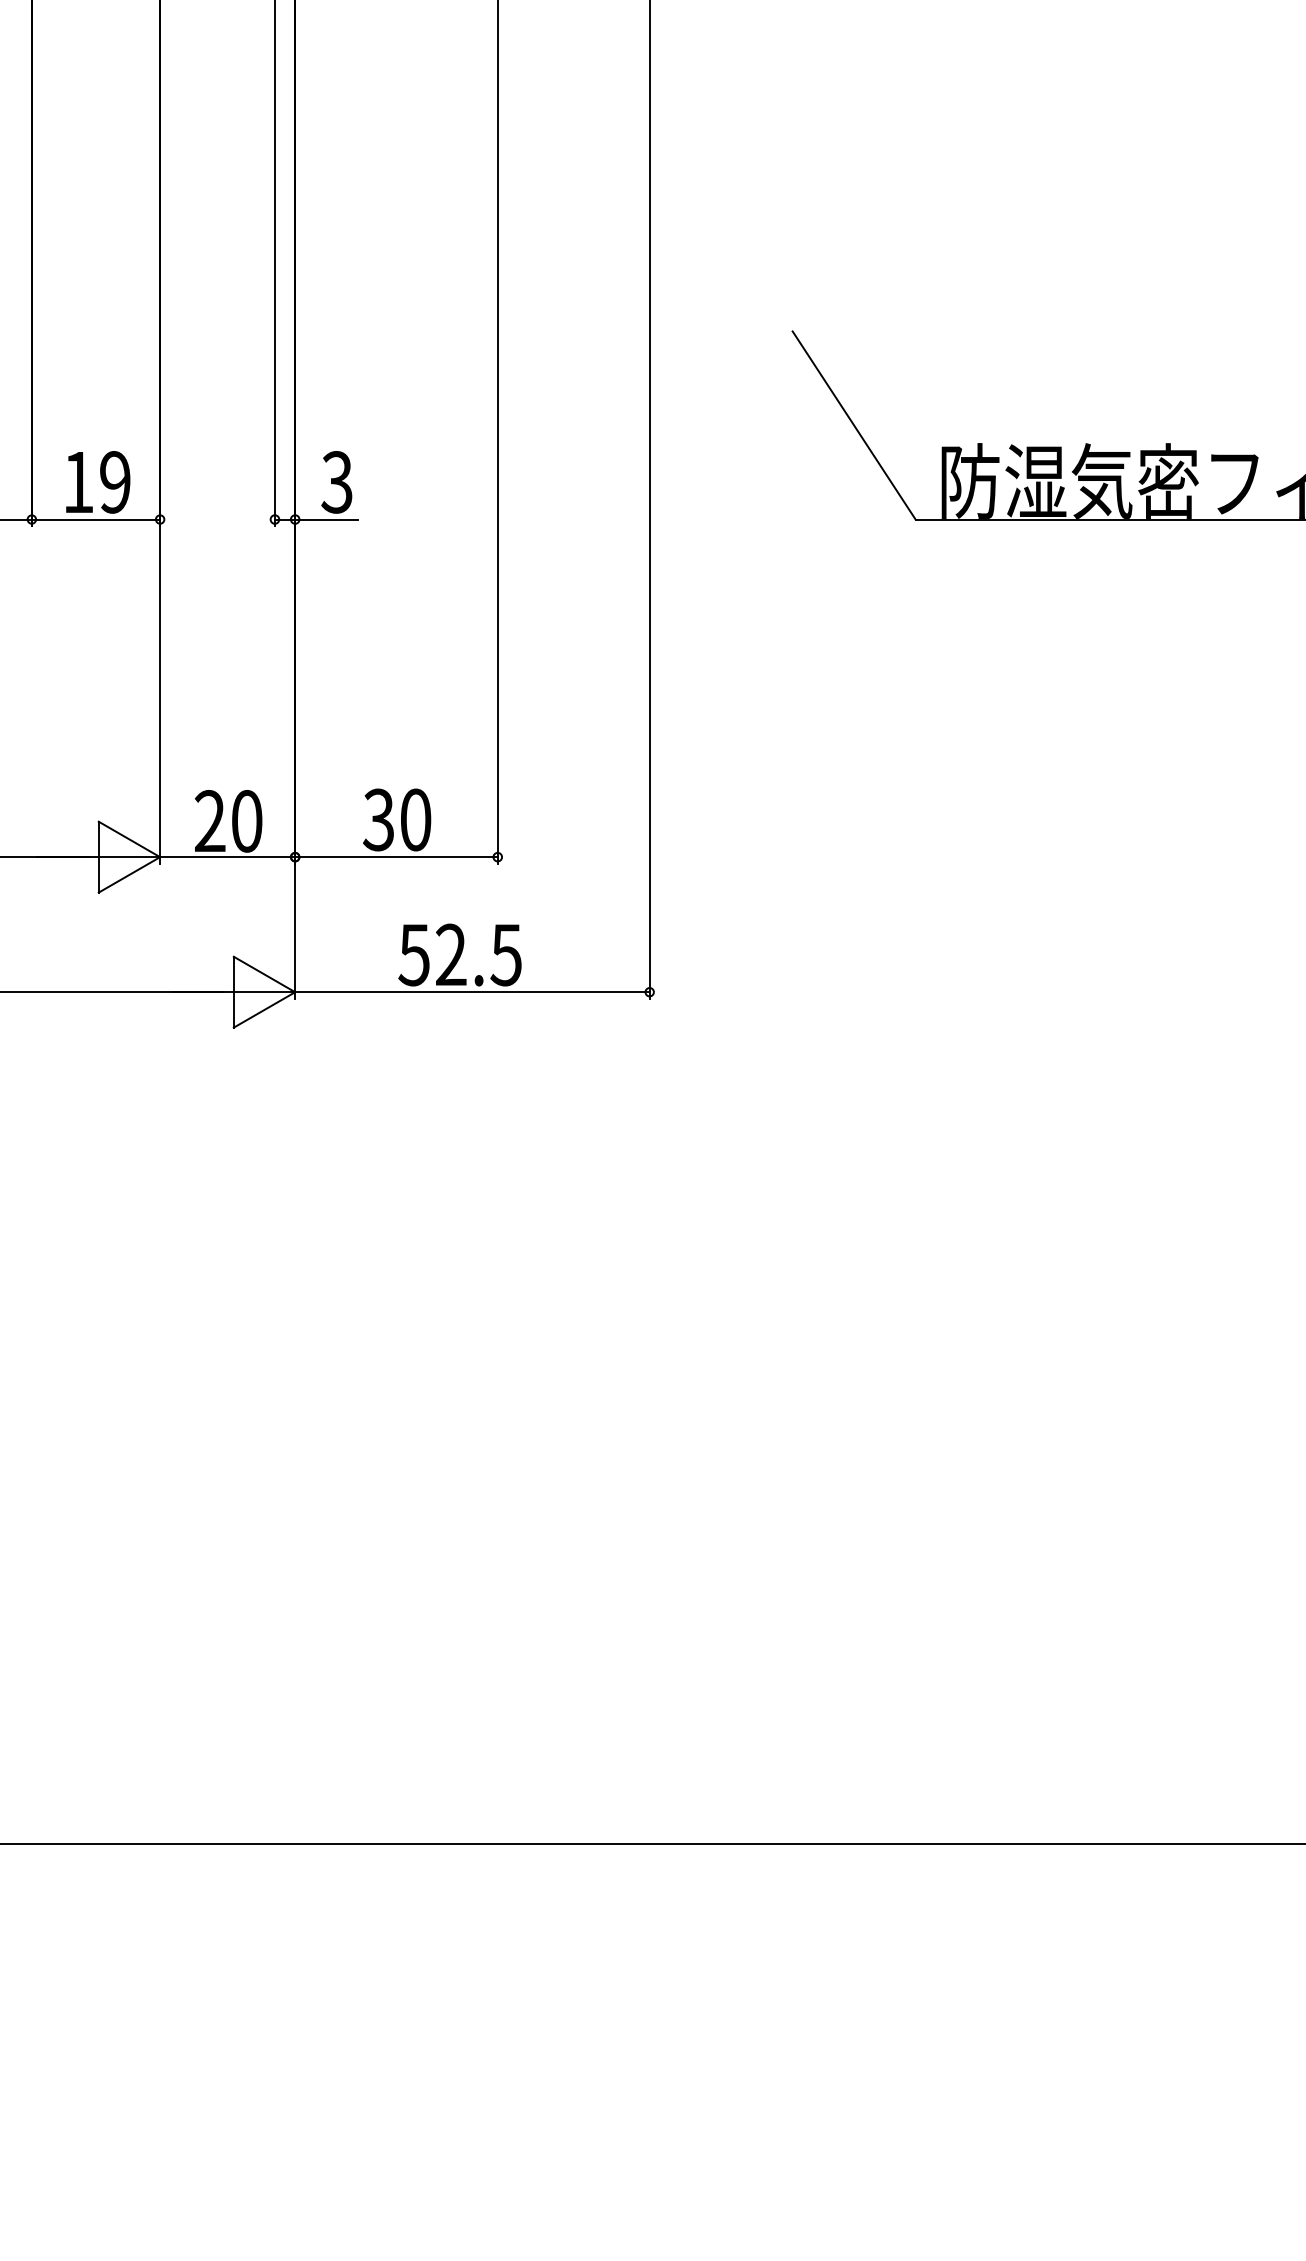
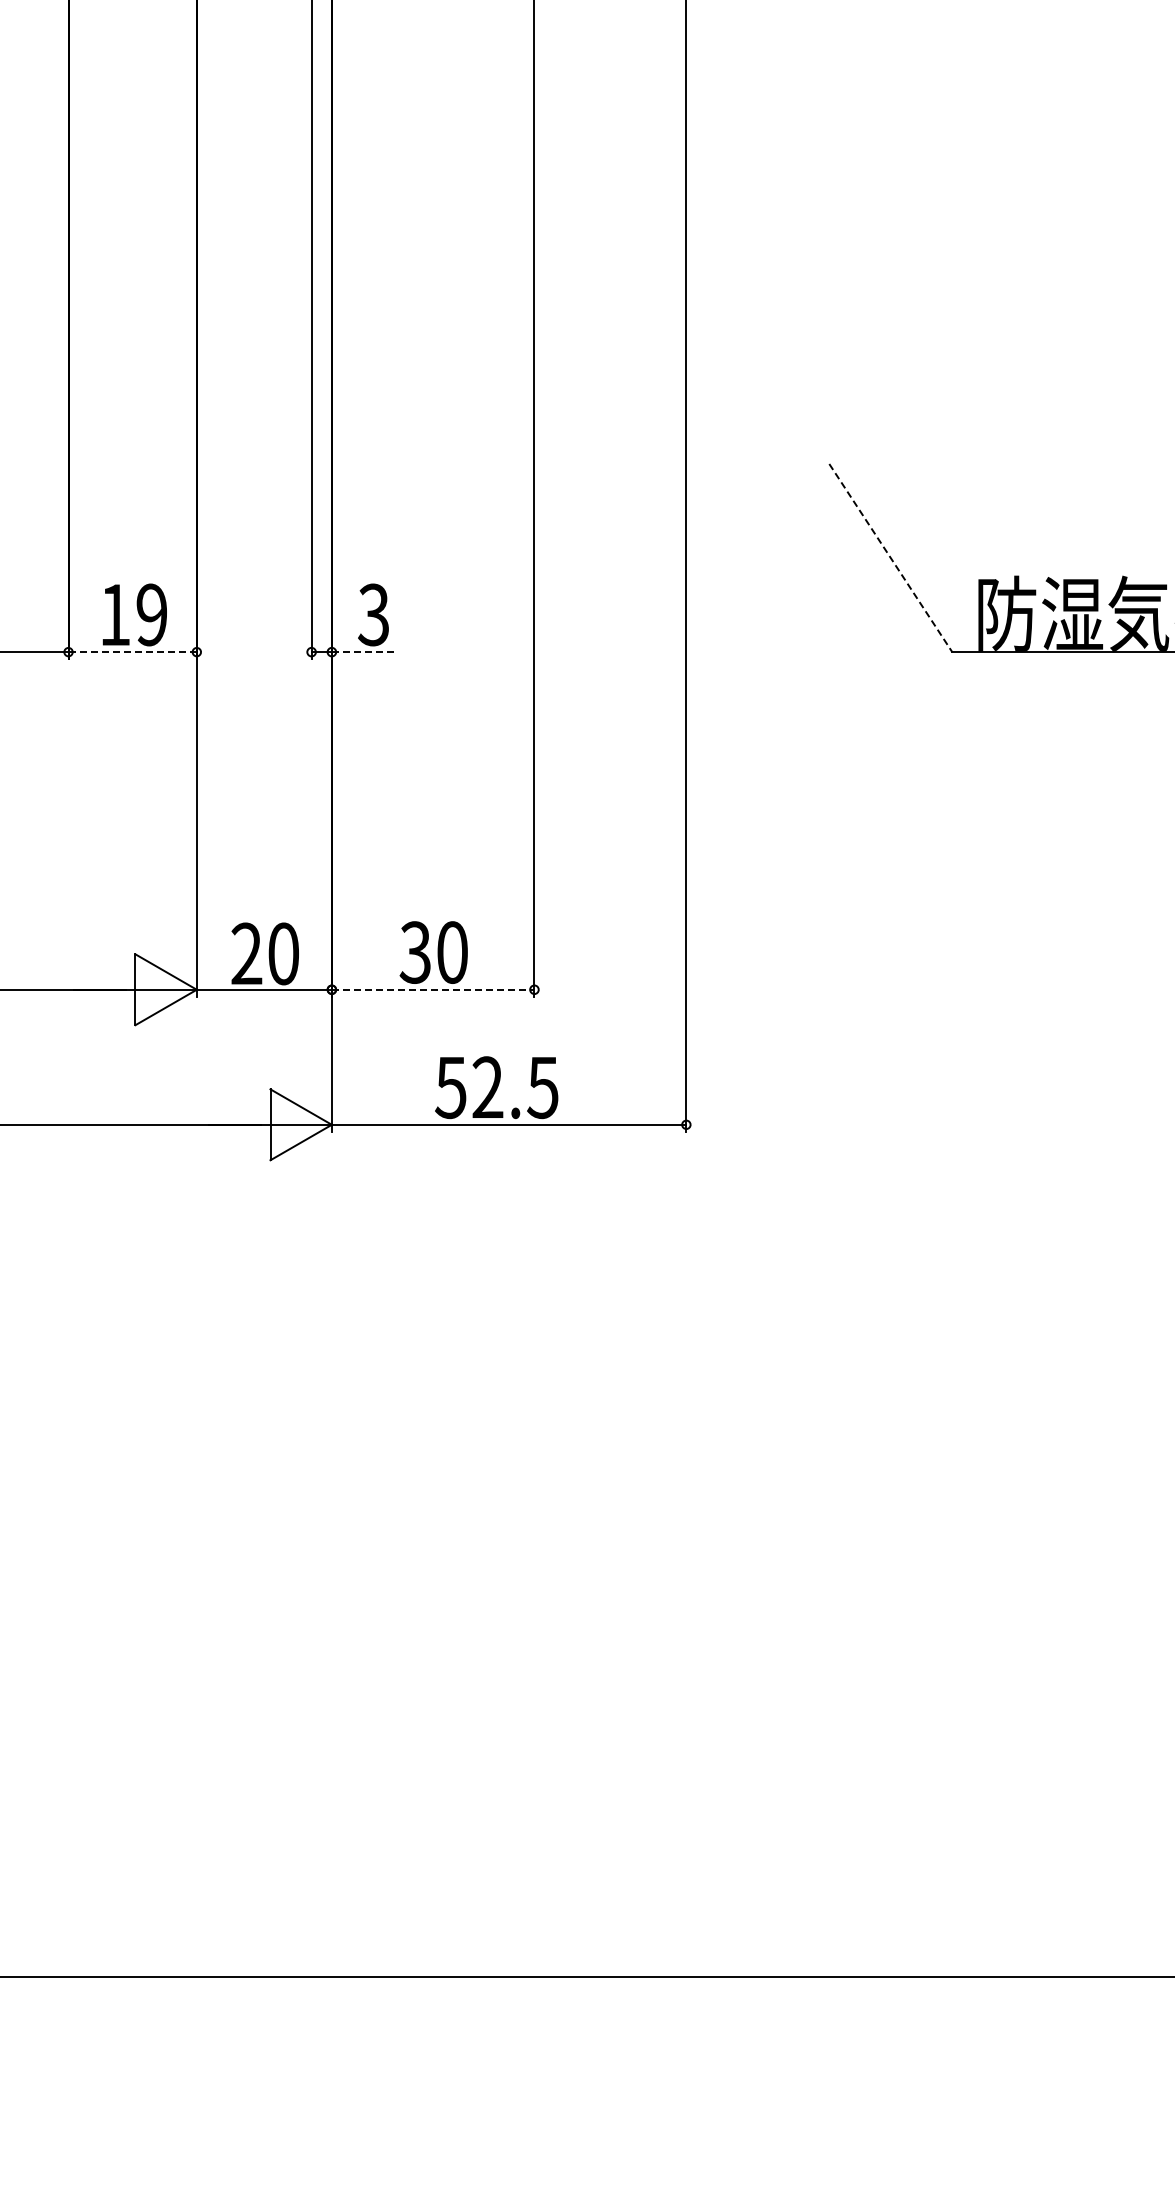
line: (854, 425) -> (891, 558), solid -> dashed
line: (95, 519) -> (132, 652), solid -> dashed
line: (326, 519) -> (363, 652), solid -> dashed
line: (396, 857) -> (433, 990), solid -> dashed

